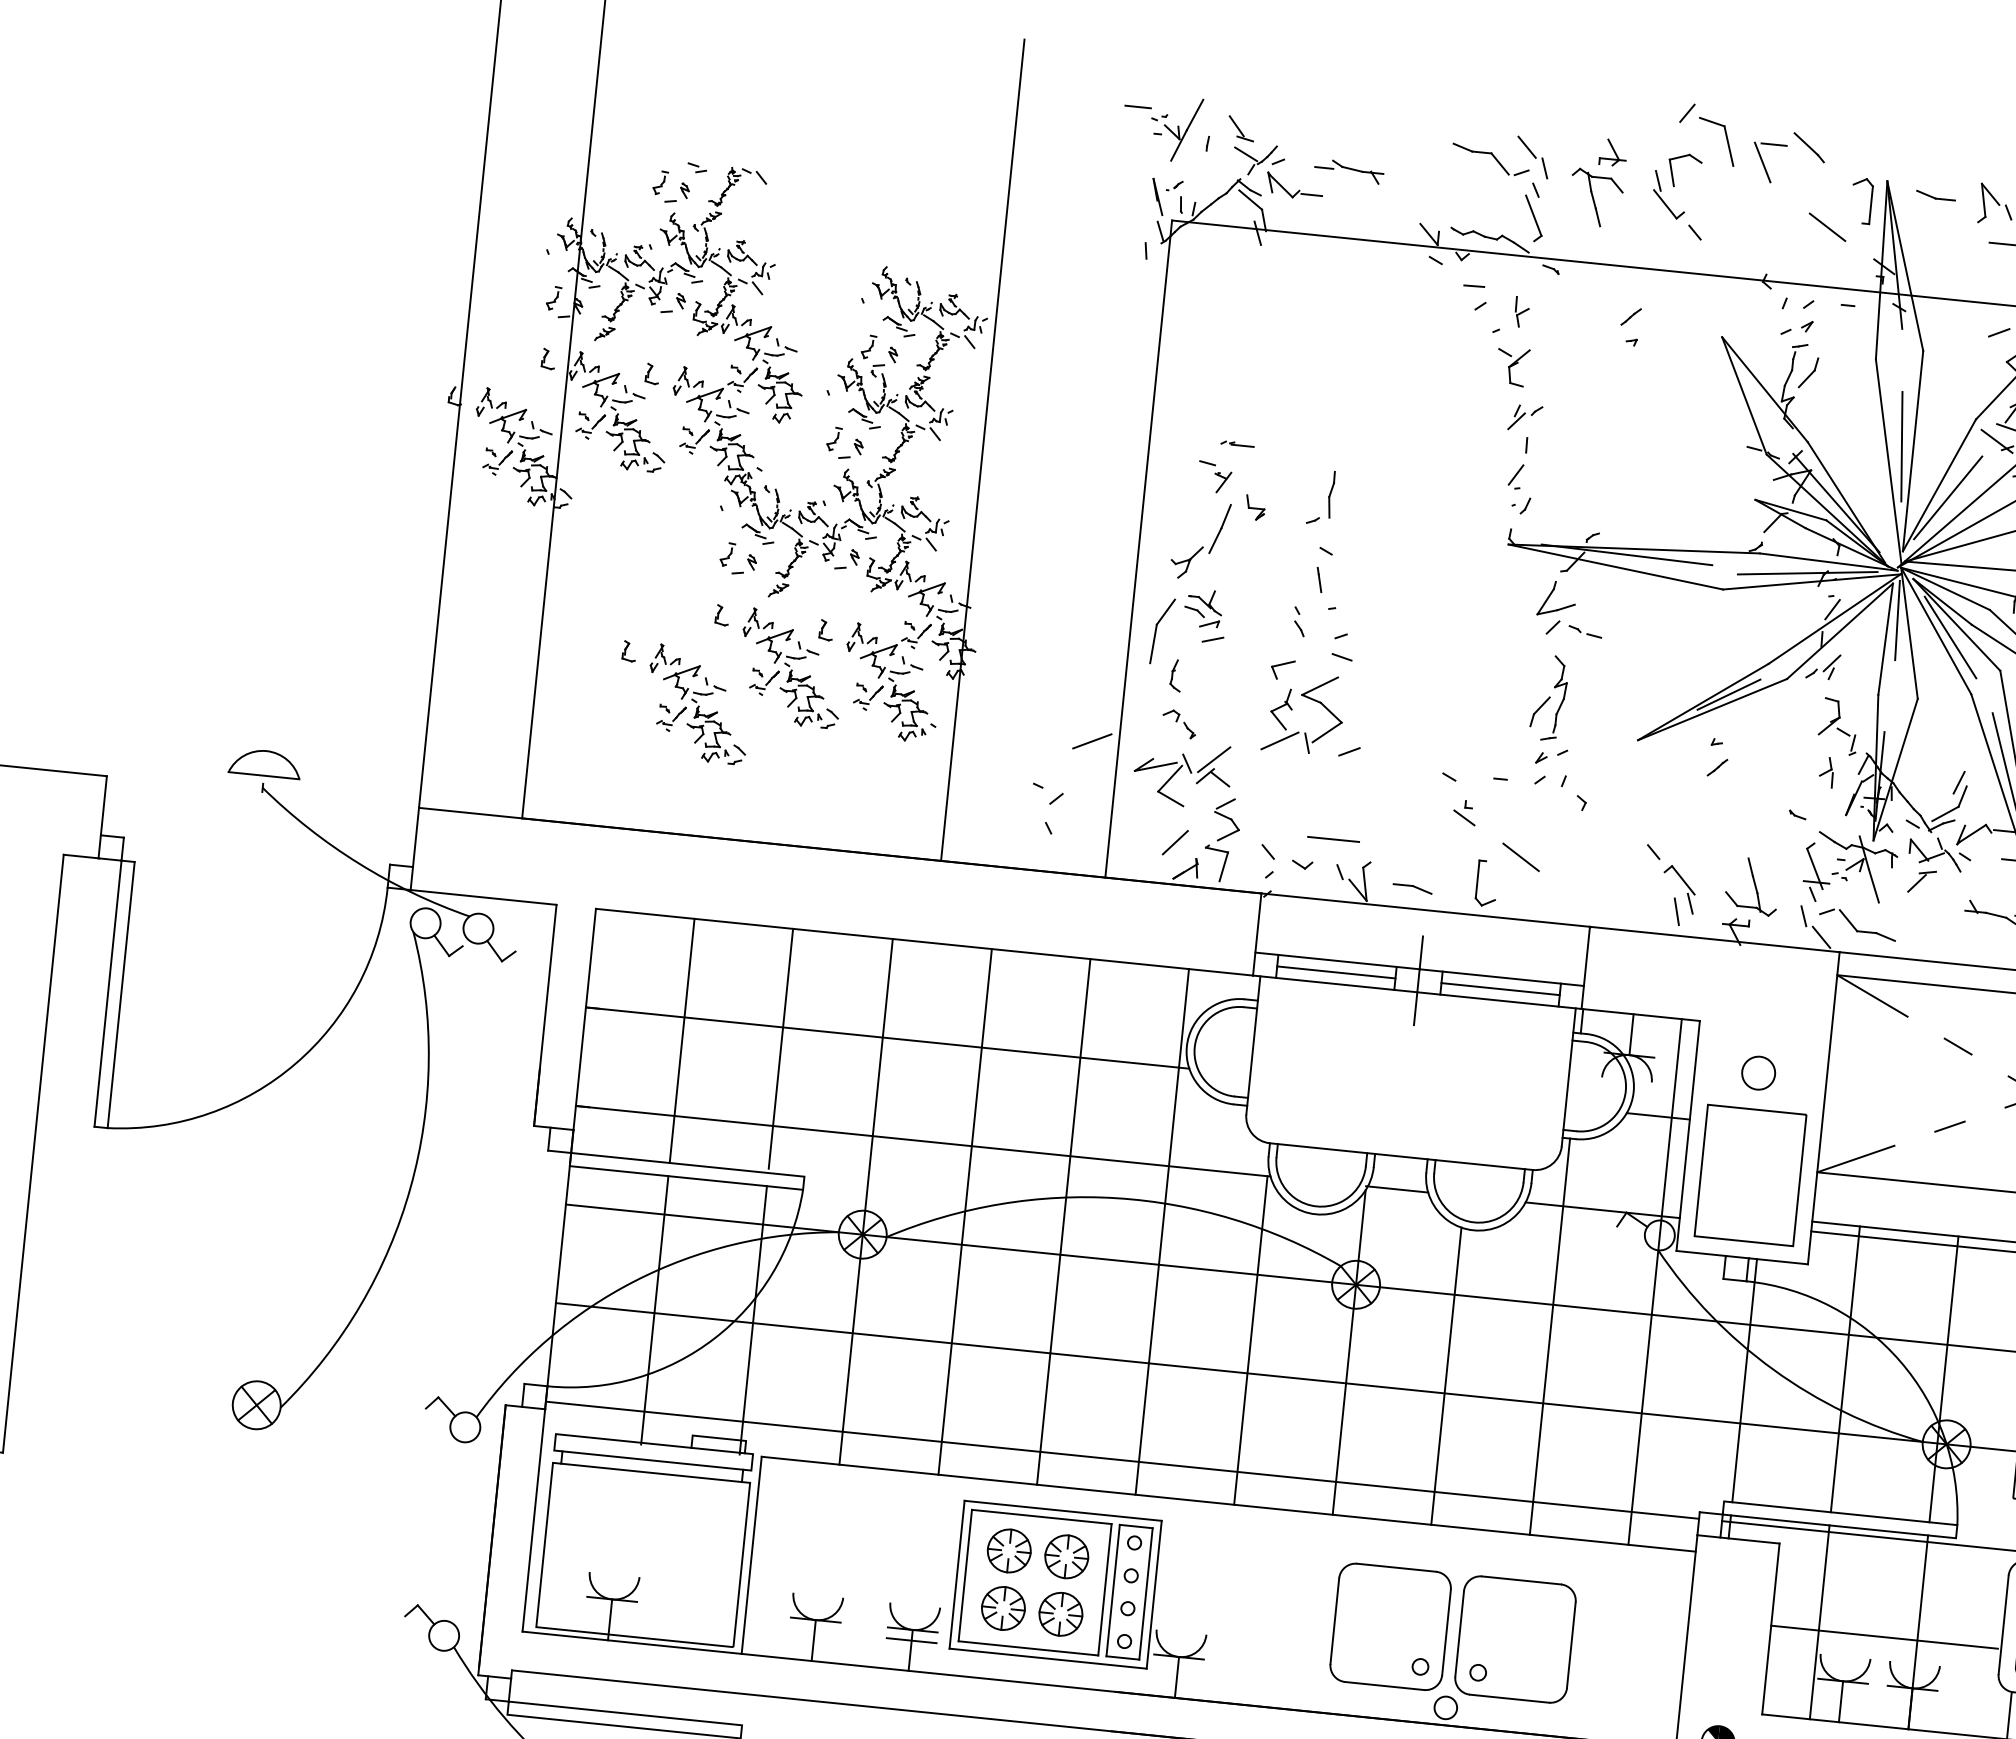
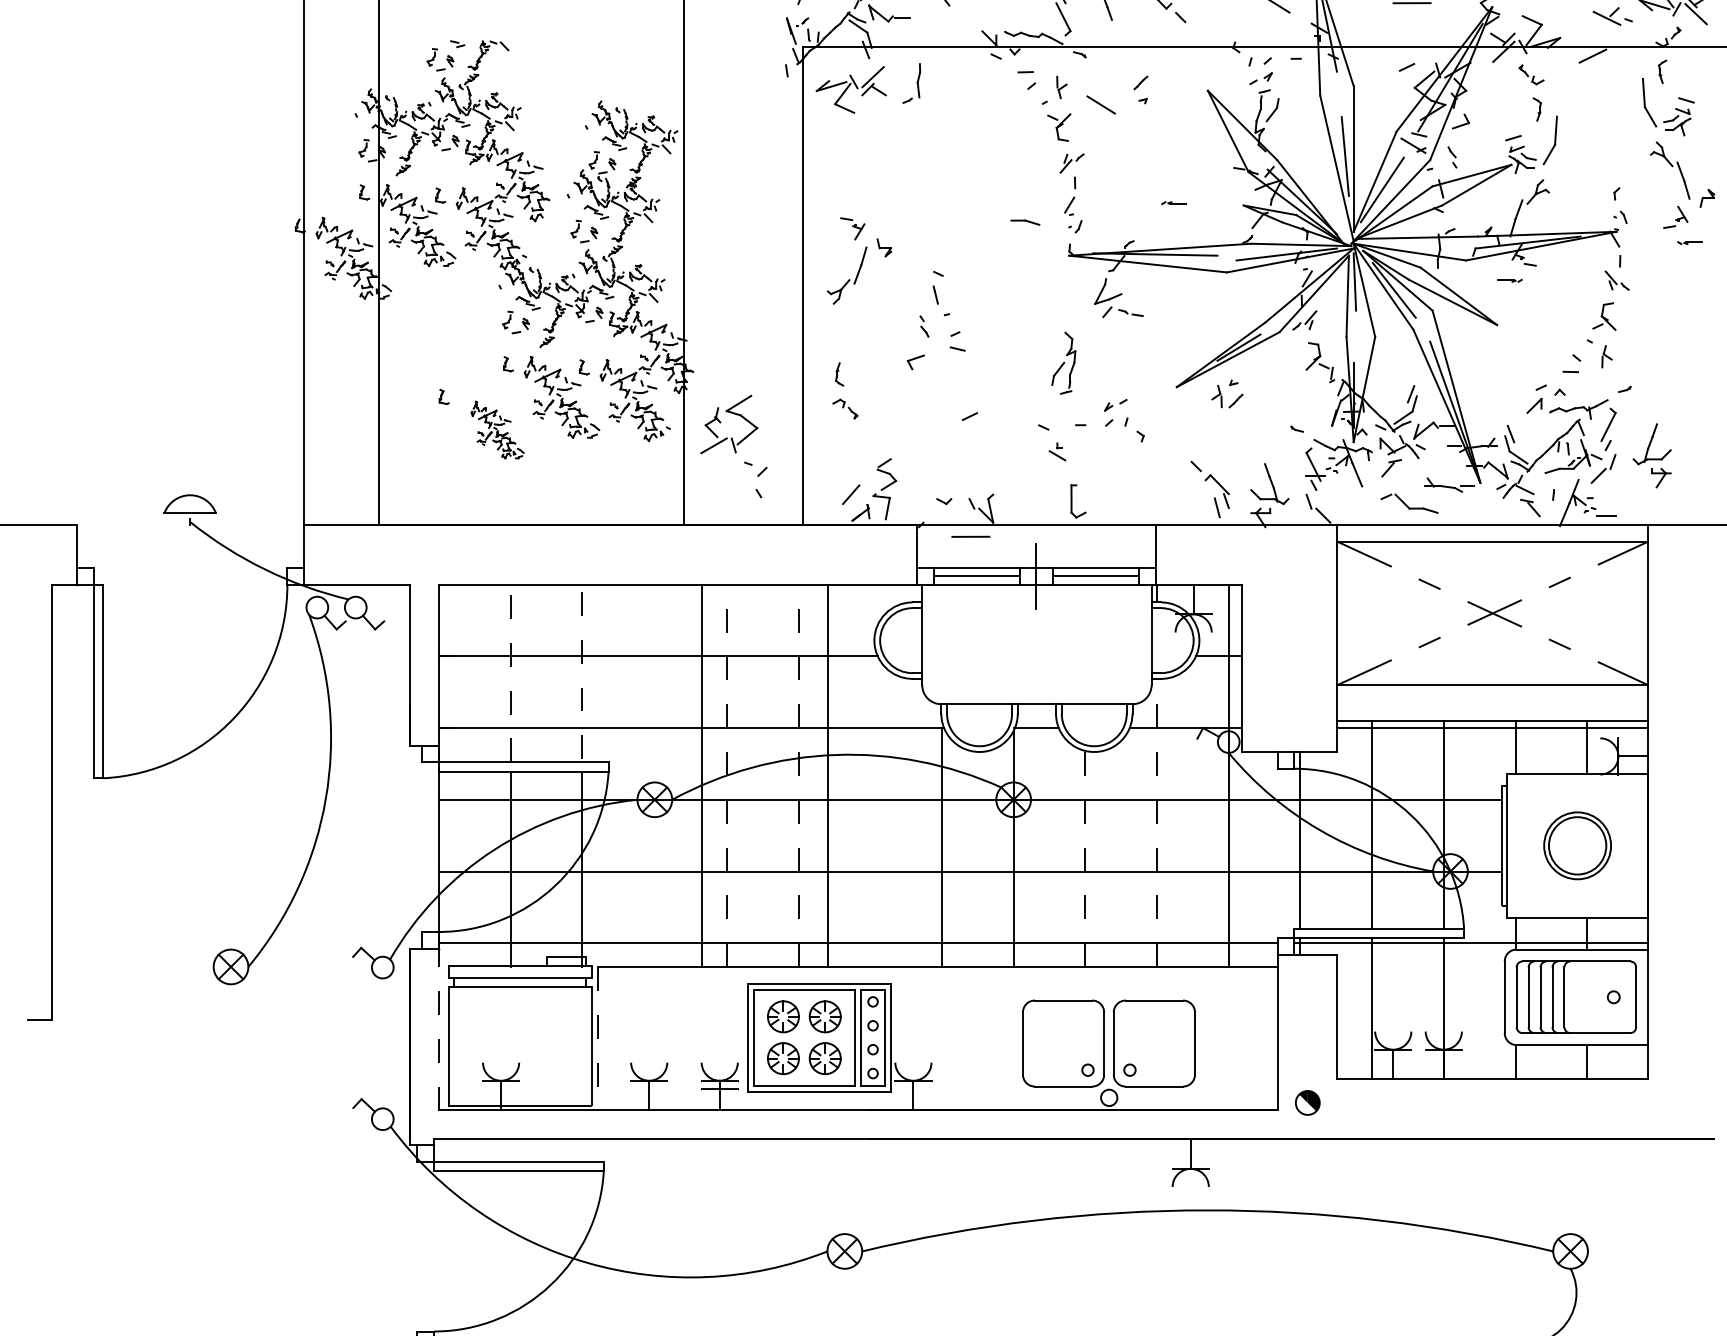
part: (1237, 444) -> (1173, 203), moved
part: (1320, 497) -> (911, 83), moved
part: (1198, 628) -> (852, 338), removed
part: (1548, 696) -> (1063, 362), moved
part: (698, 703) -> (497, 429), size x0.7
part: (1293, 709) -> (721, 422), moved
line: (1091, 740) -> (783, 427), removed
part: (1826, 772) -> (1216, 396), moved
part: (1181, 773) -> (850, 89), moved
line: (1333, 838) -> (970, 536), moved
line: (1520, 856) -> (1100, 104), moved
part: (1266, 861) -> (918, 501), removed
part: (1412, 888) -> (1025, 222), moved
part: (1857, 924) -> (1409, 503), moved
line: (681, 1040) -> (510, 673), solid -> dashed
line: (781, 1048) -> (582, 671), solid -> dashed
circle: (1758, 1072) -> (1287, 617), removed
part: (1750, 1174) -> (1289, 691), removed
line: (865, 1201) -> (701, 775), moved
line: (964, 1211) -> (726, 775), solid -> dashed
line: (1063, 1221) -> (798, 775), solid -> dashed
line: (1162, 1231) -> (828, 775), moved
line: (1550, 1336) -> (1157, 822), solid -> dashed
line: (1446, 1375) -> (1085, 858), solid -> dashed
line: (533, 1520) -> (438, 1029), solid -> dashed
line: (751, 1554) -> (598, 1038), solid -> dashed
line: (1884, 1636) -> (1419, 1014), removed

